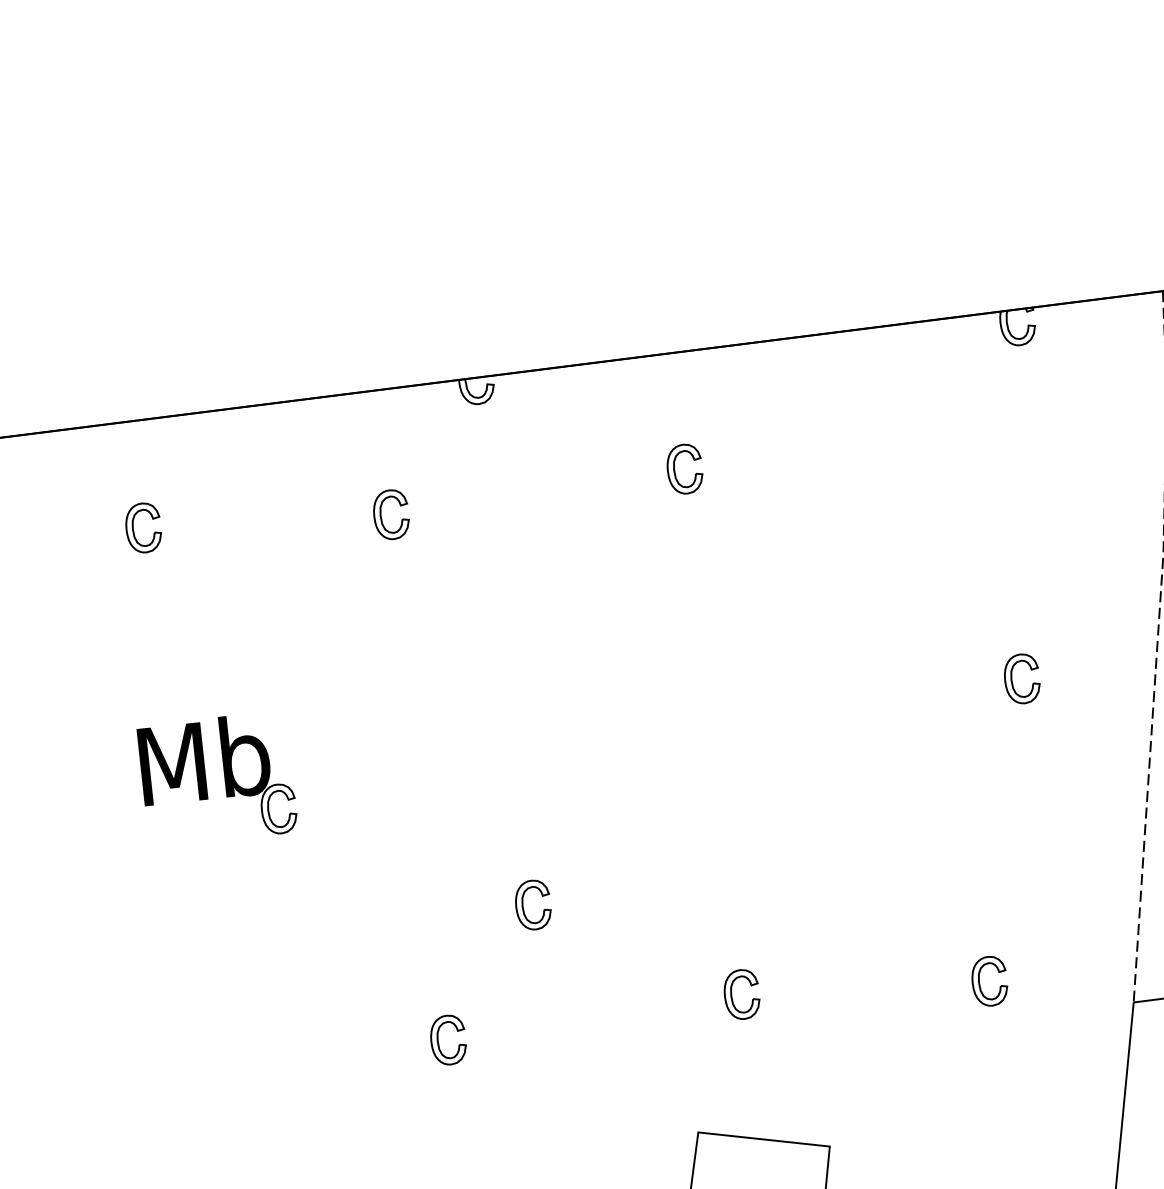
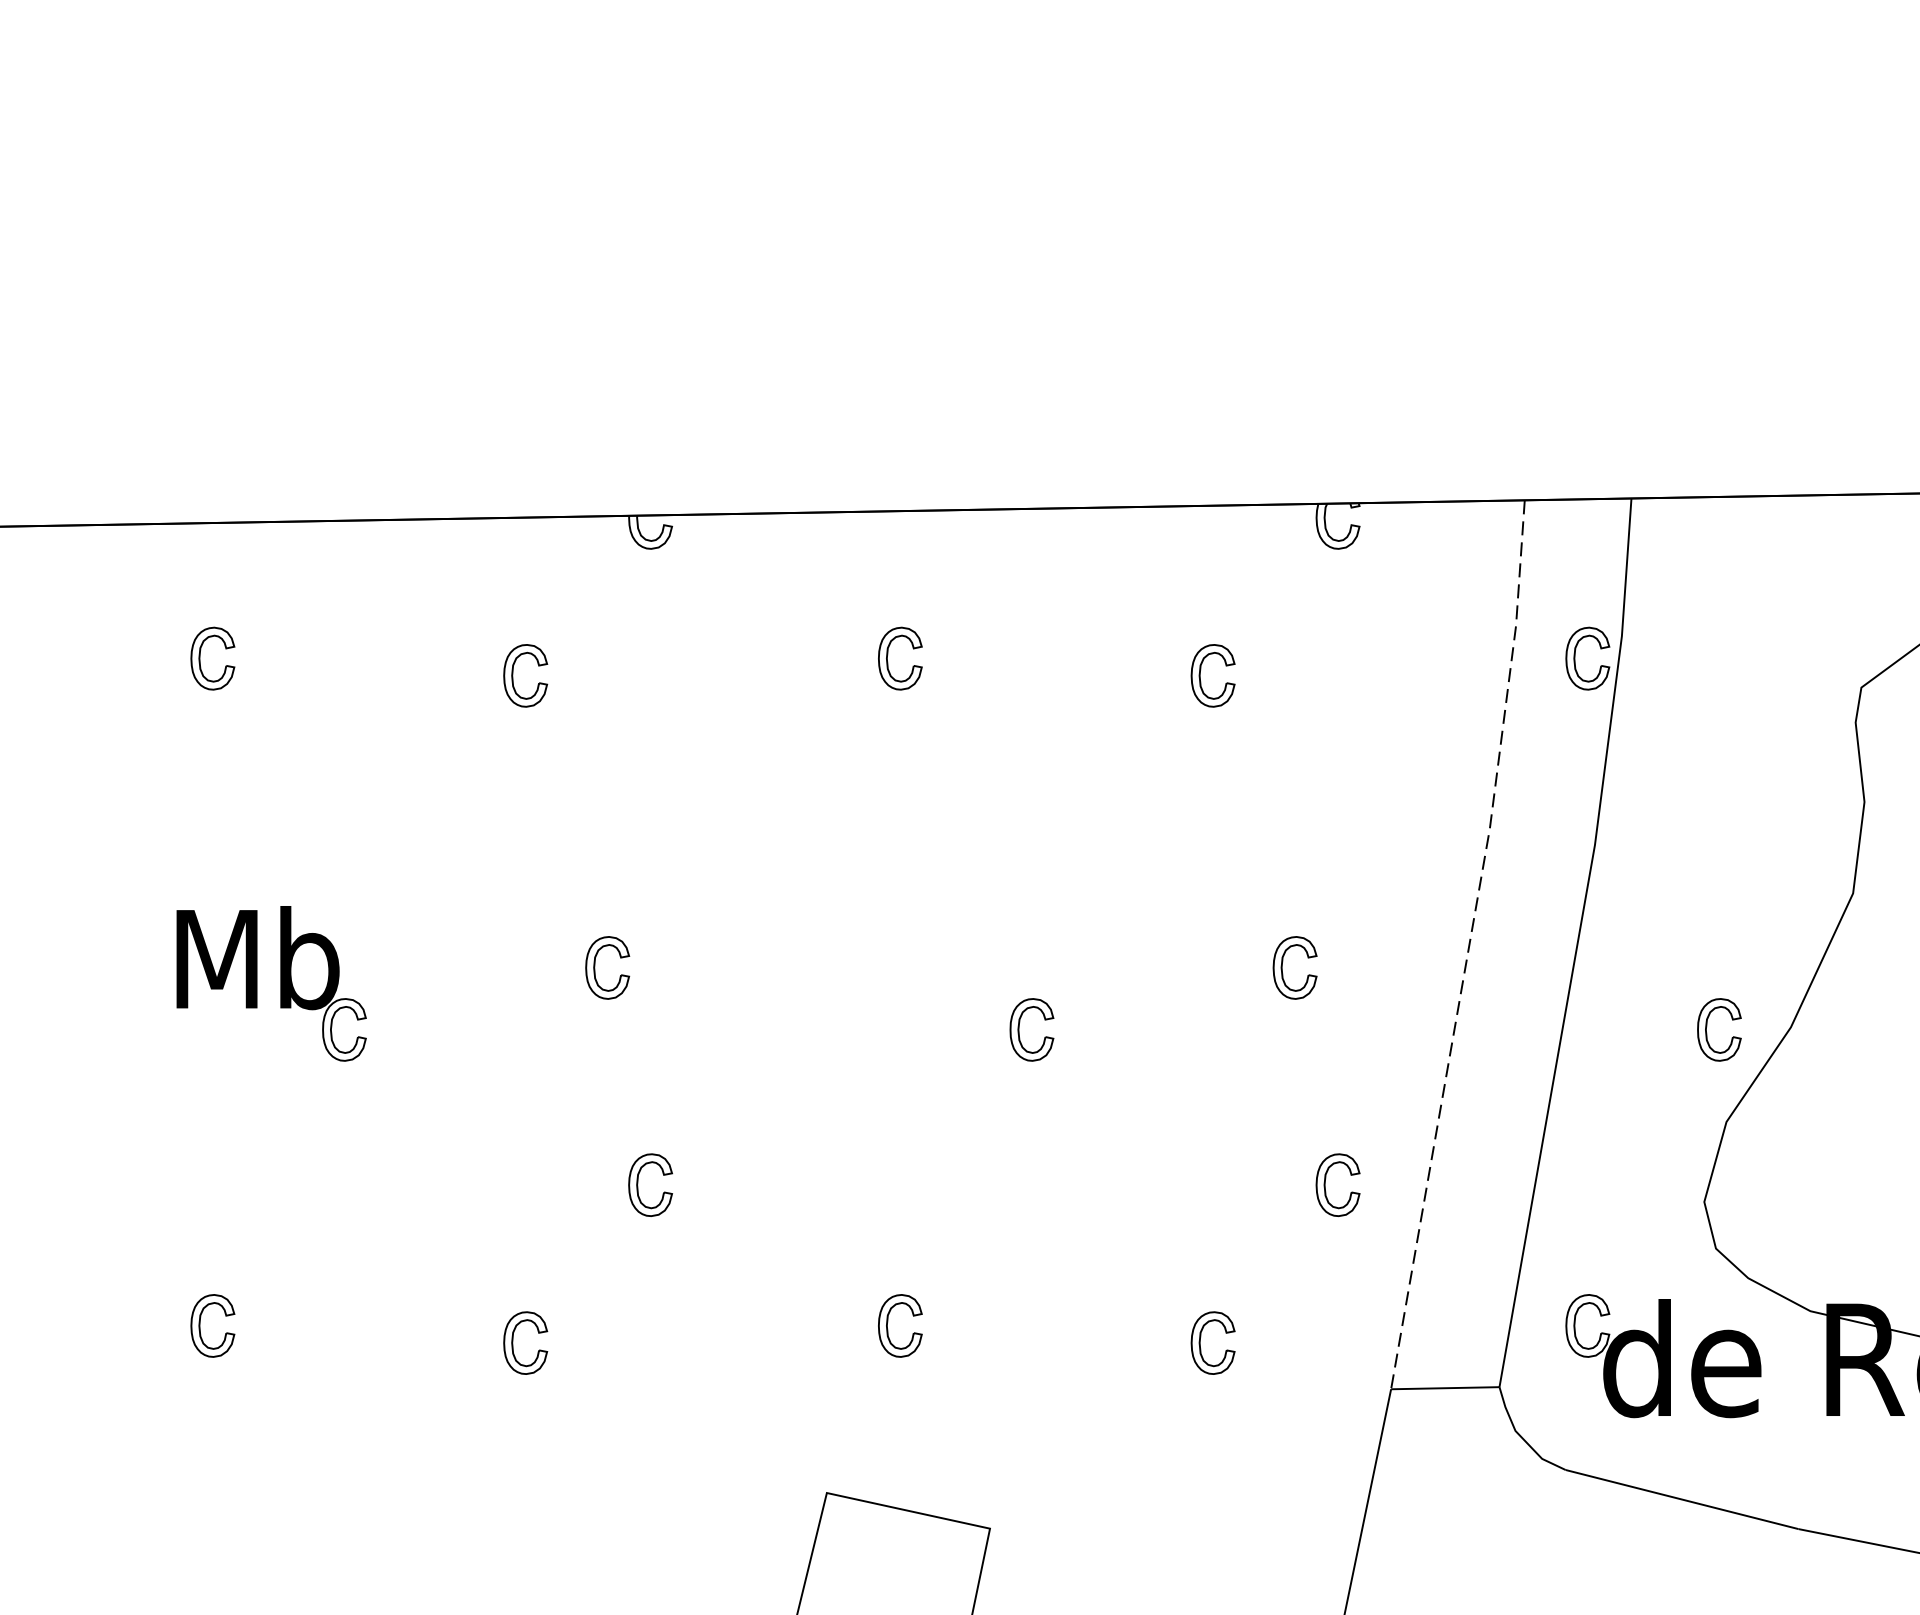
part: (922, 456) -> (1200, 675), added
part: (471, 738) -> (595, 967), added
part: (810, 751) -> (1019, 1029), added
part: (1064, 846) -> (1325, 1184), added
part: (190, 1054) -> (200, 1325), added

